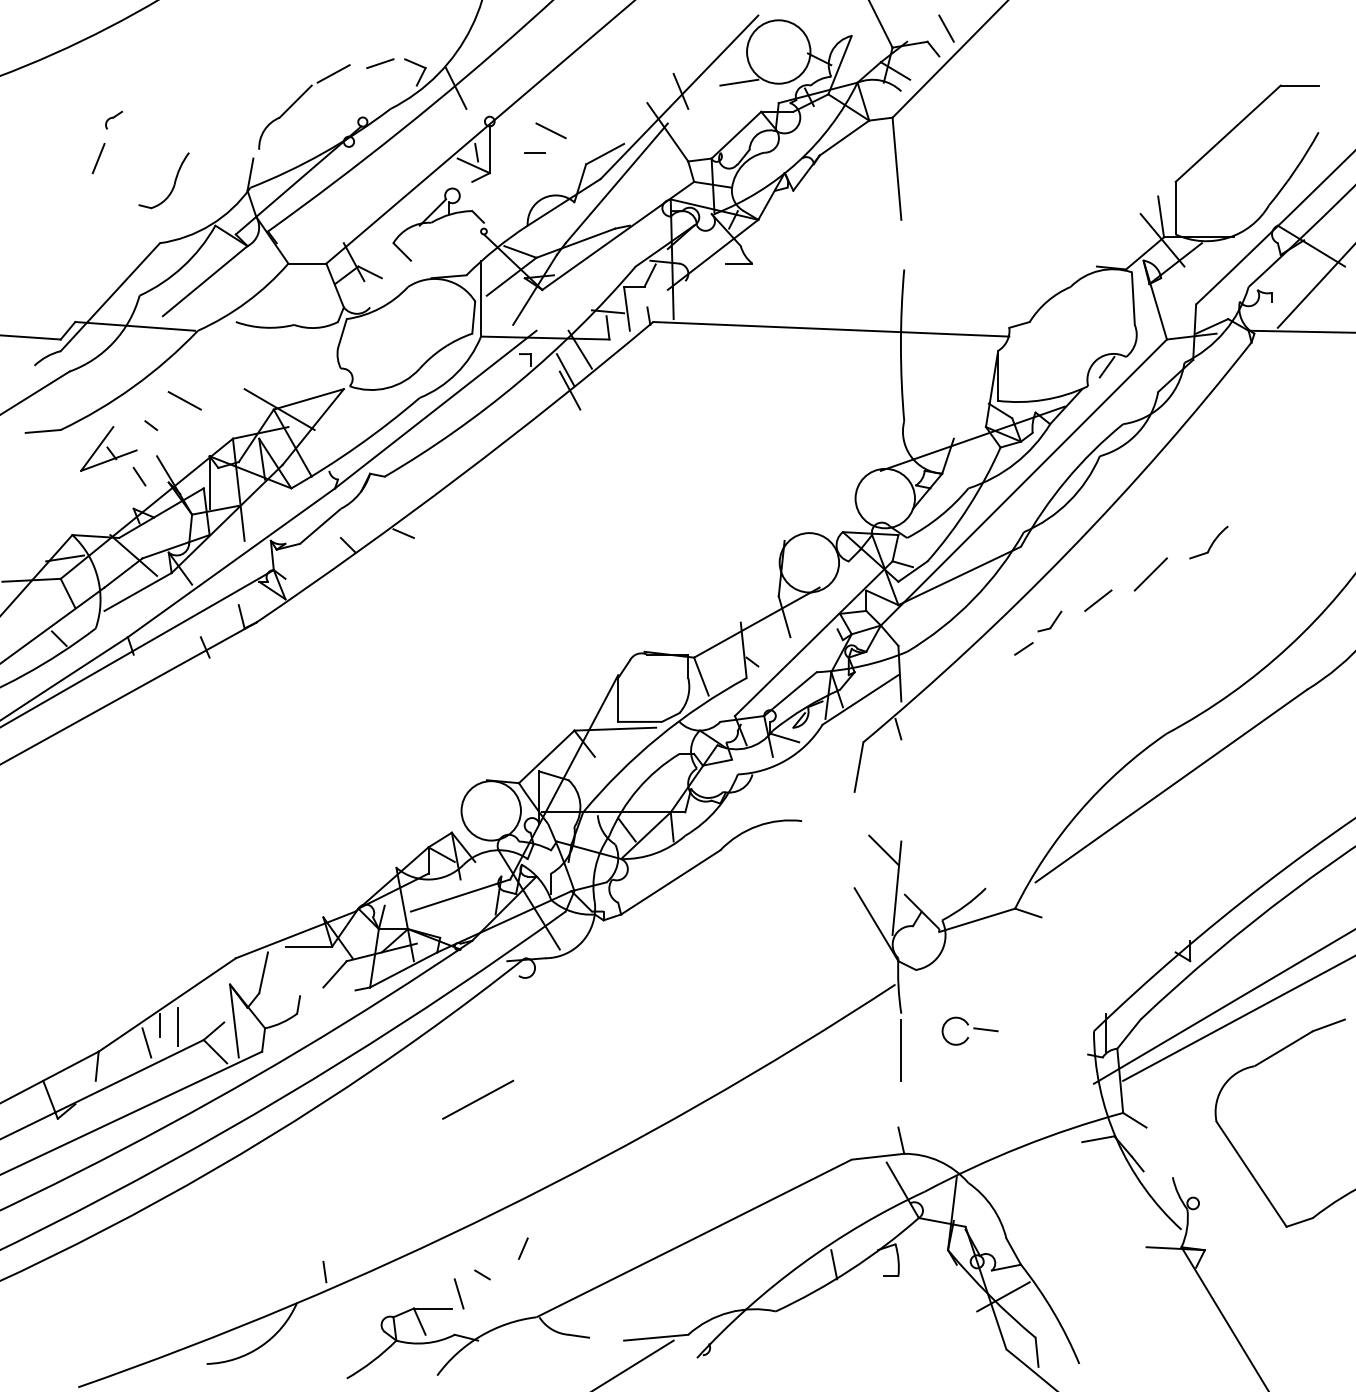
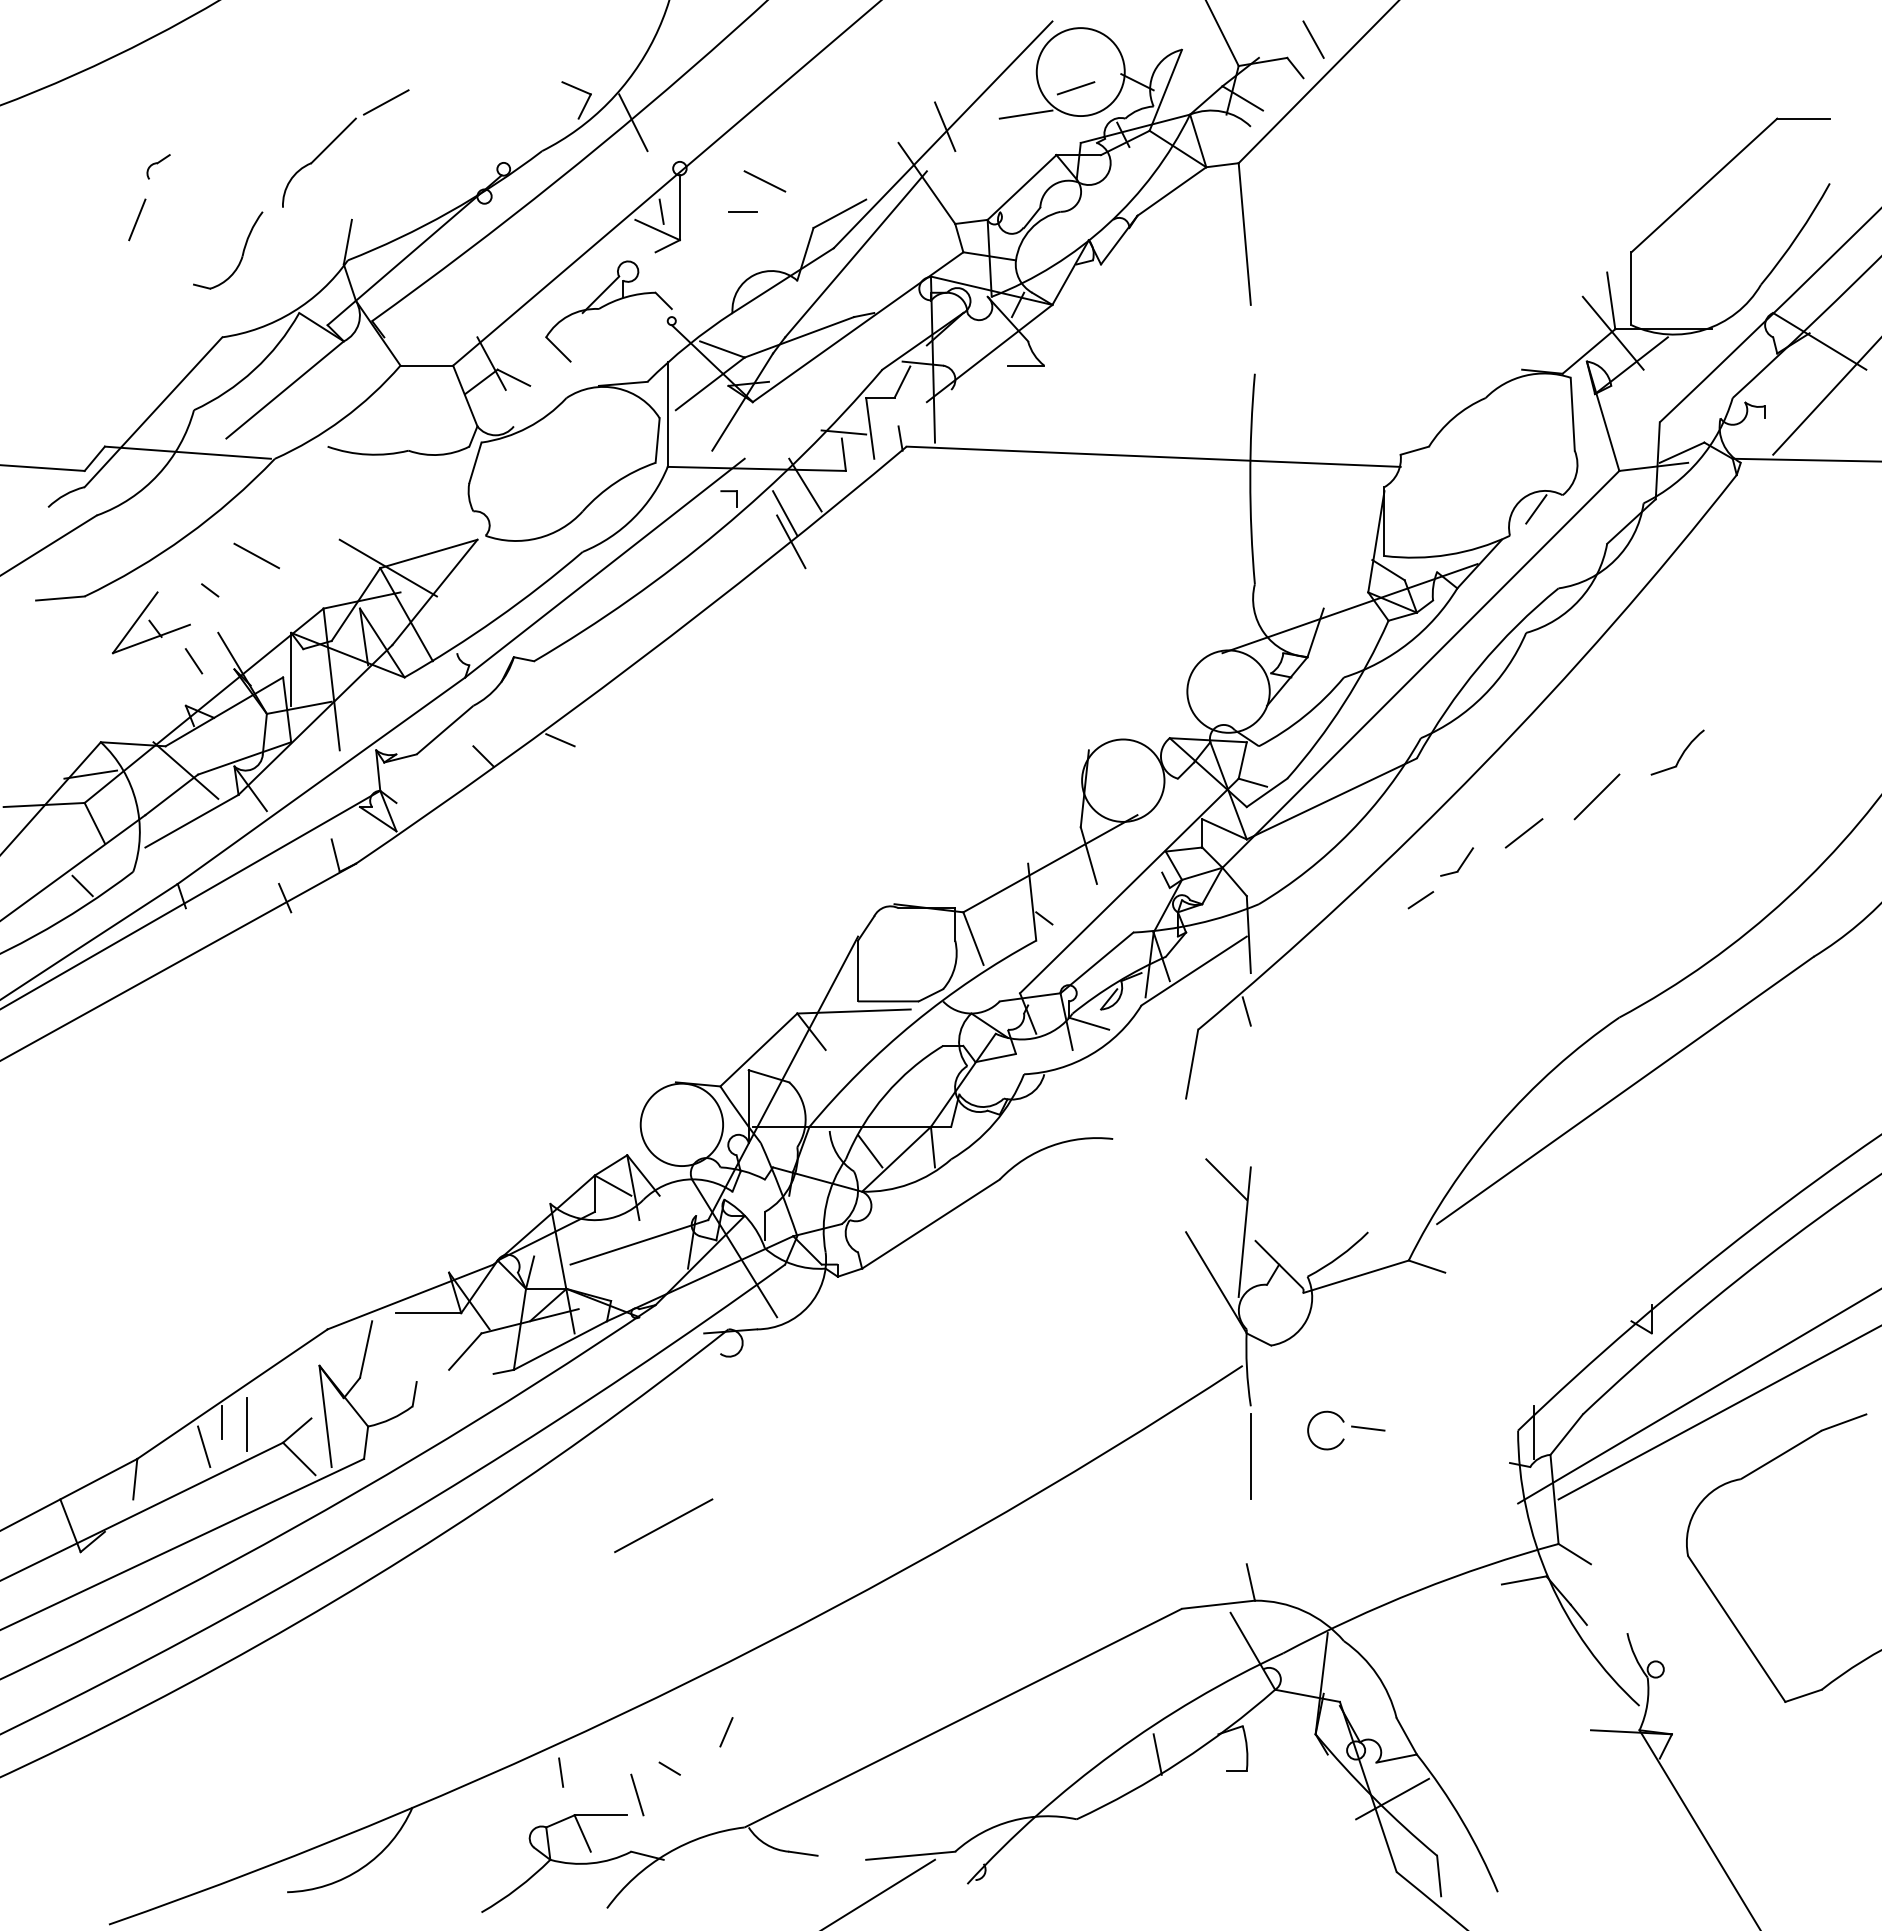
line: (379, 63) -> (1075, 88), moved
part: (297, 100) -> (336, 139), moved
line: (325, 1271) -> (561, 1772), moved

